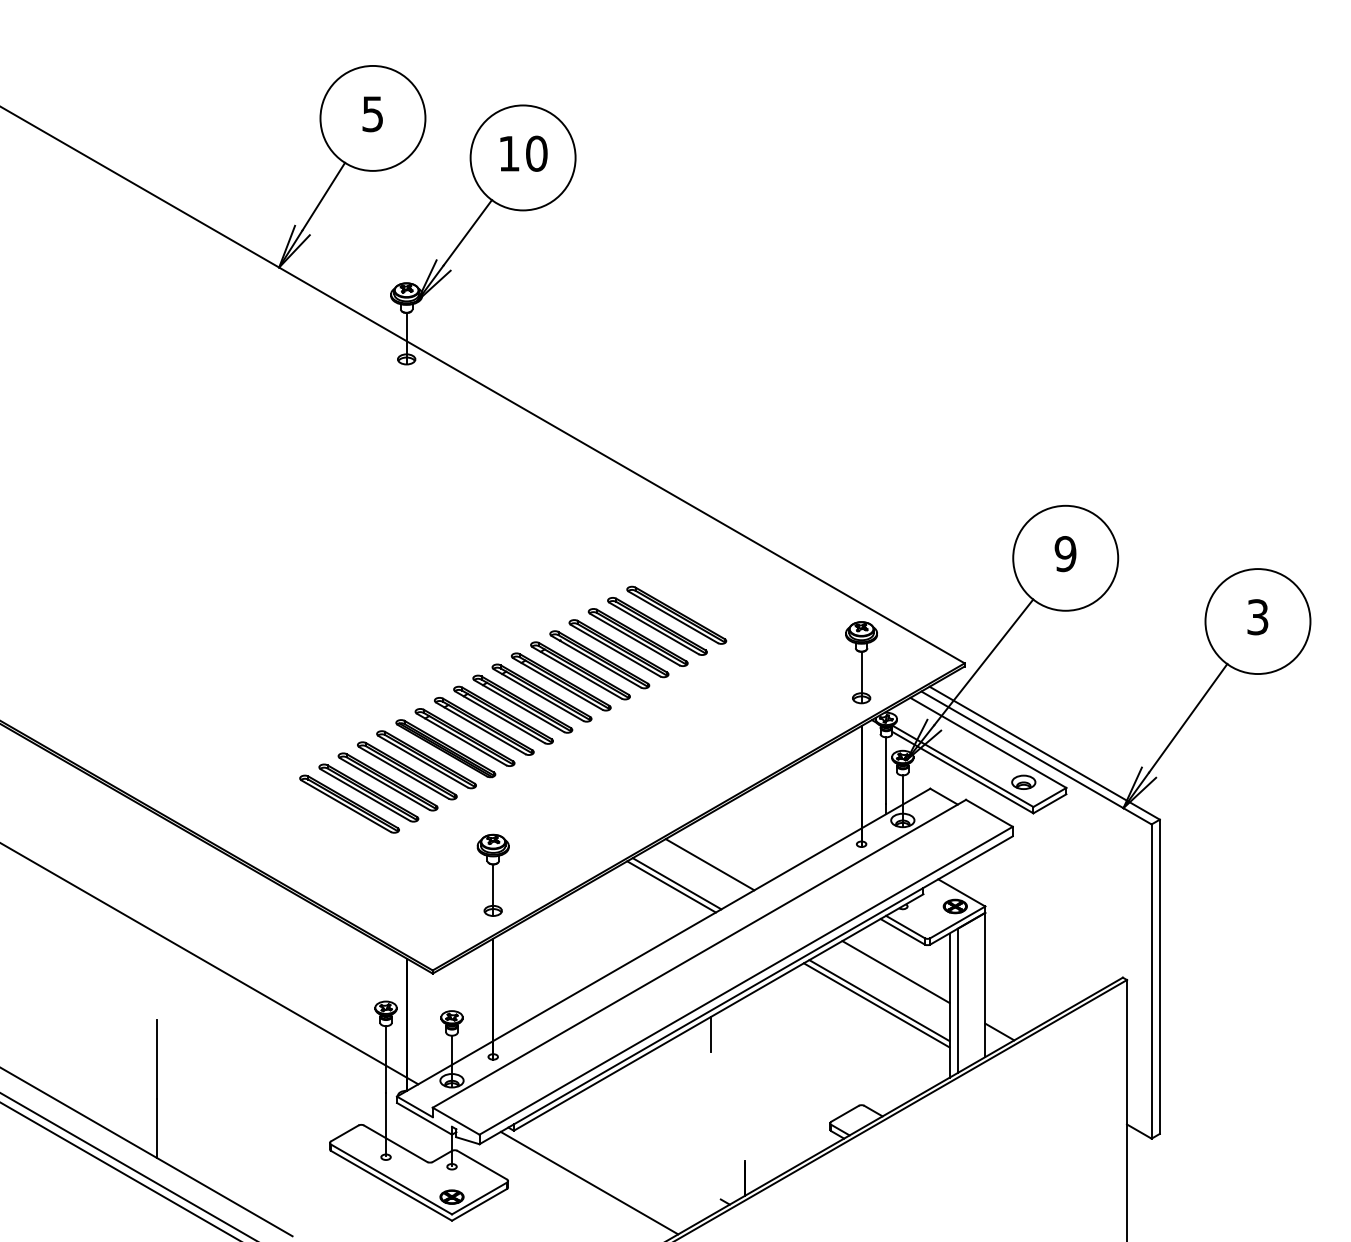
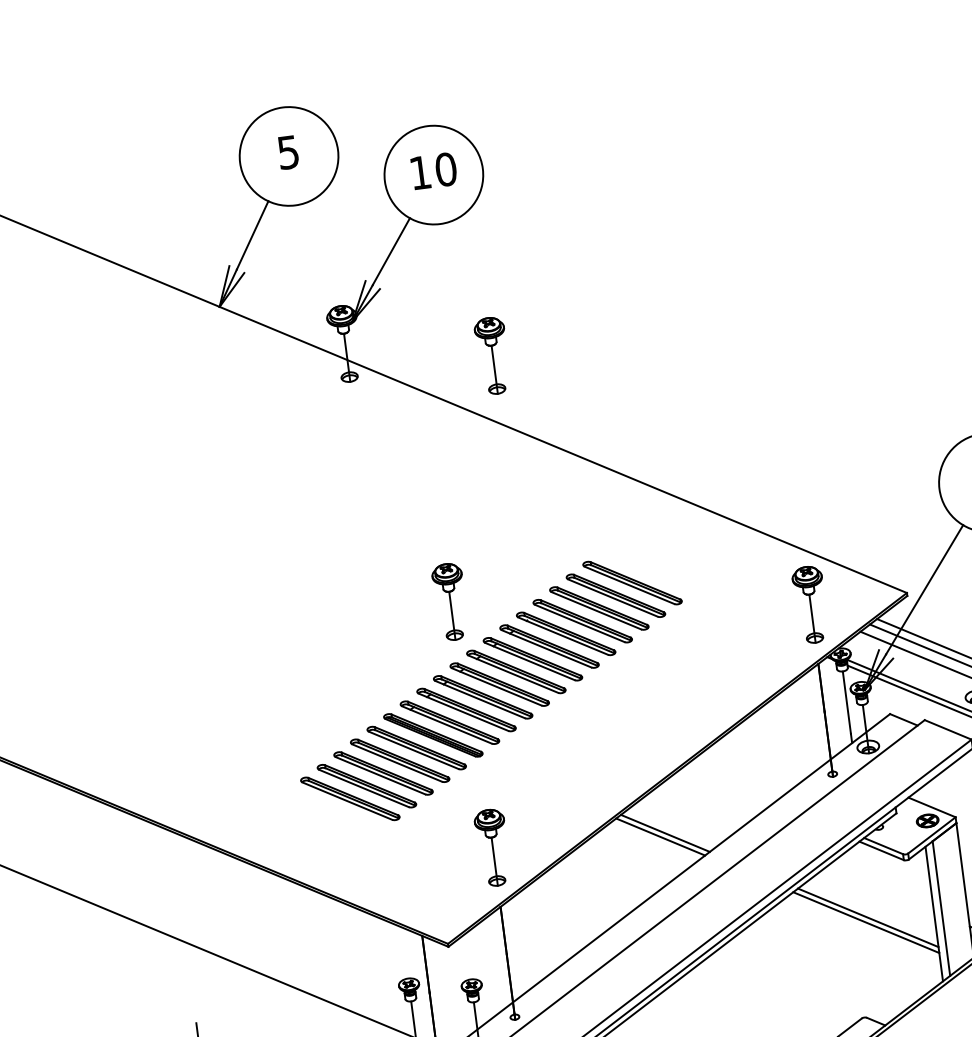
part: (560, 356) -> (492, 355), added
part: (481, 609) -> (449, 601), added
line: (709, 864) -> (693, 811), removed
line: (895, 971) -> (879, 888), removed
line: (711, 1033) -> (715, 968), removed

